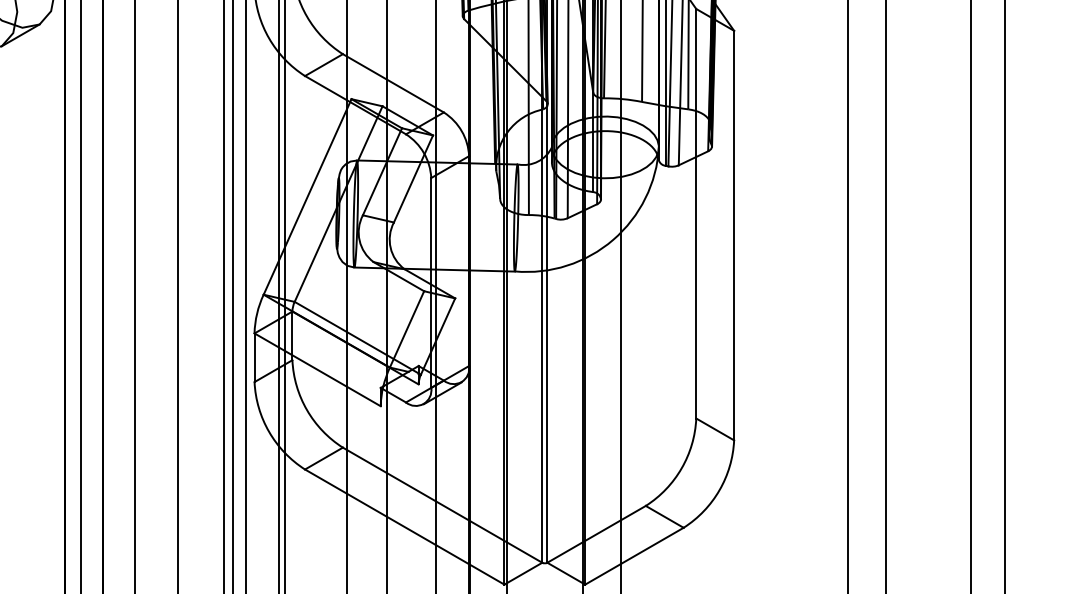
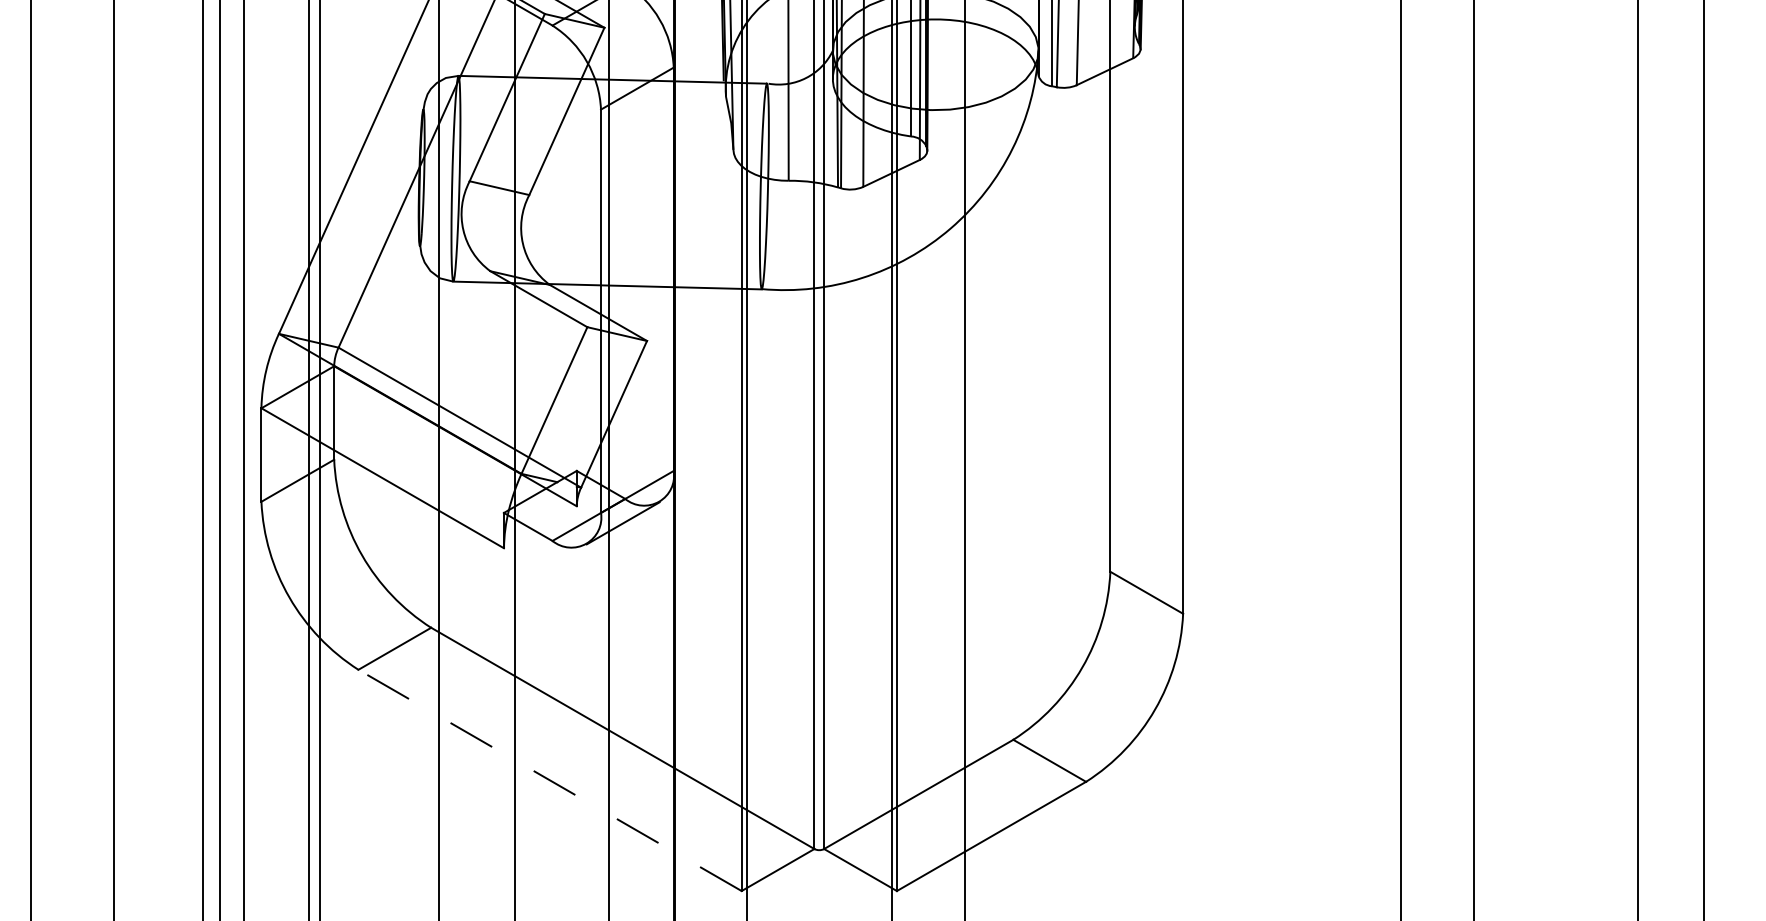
line: (404, 526) -> (549, 779), solid -> dashed

